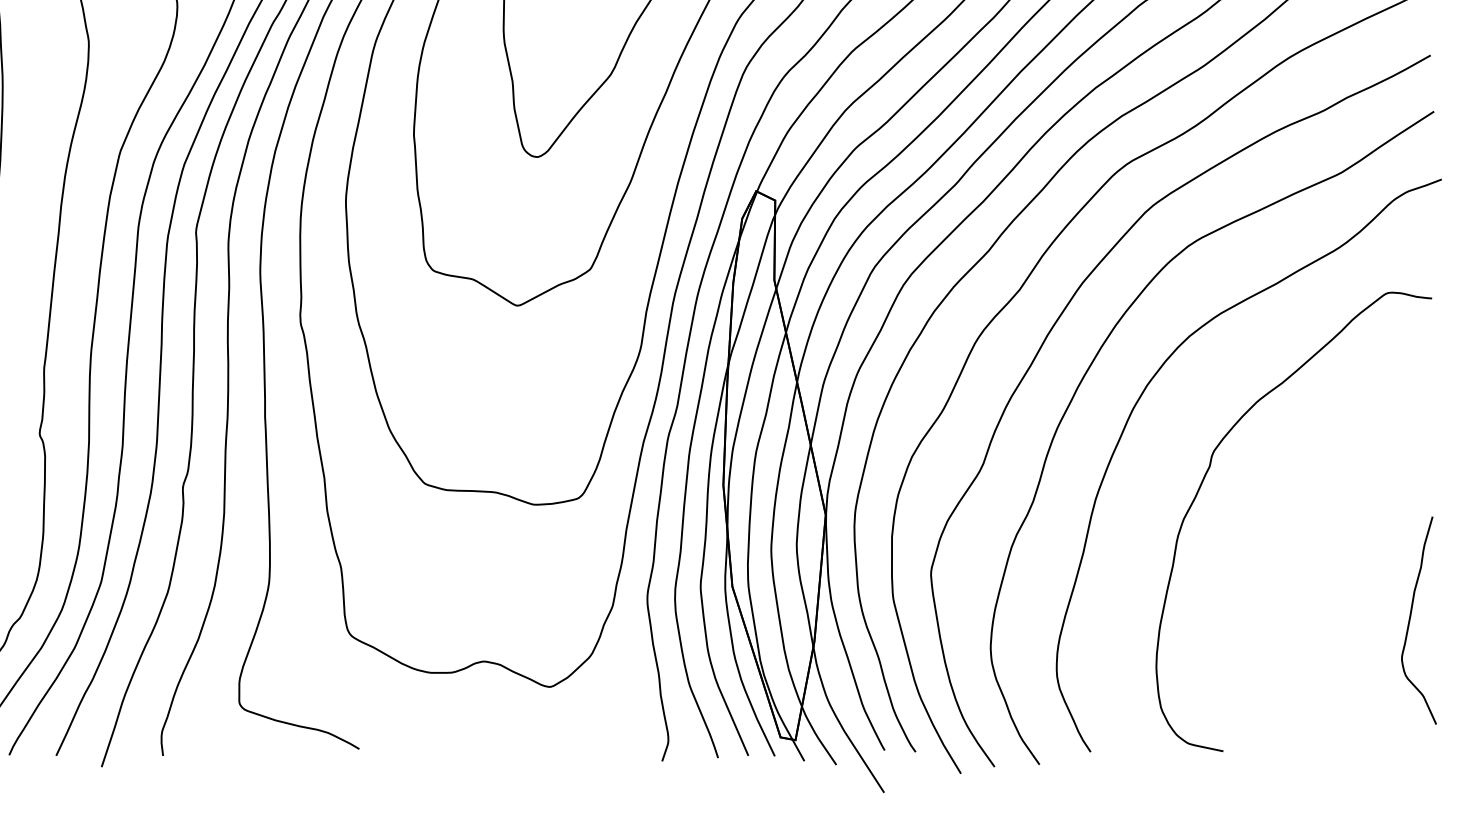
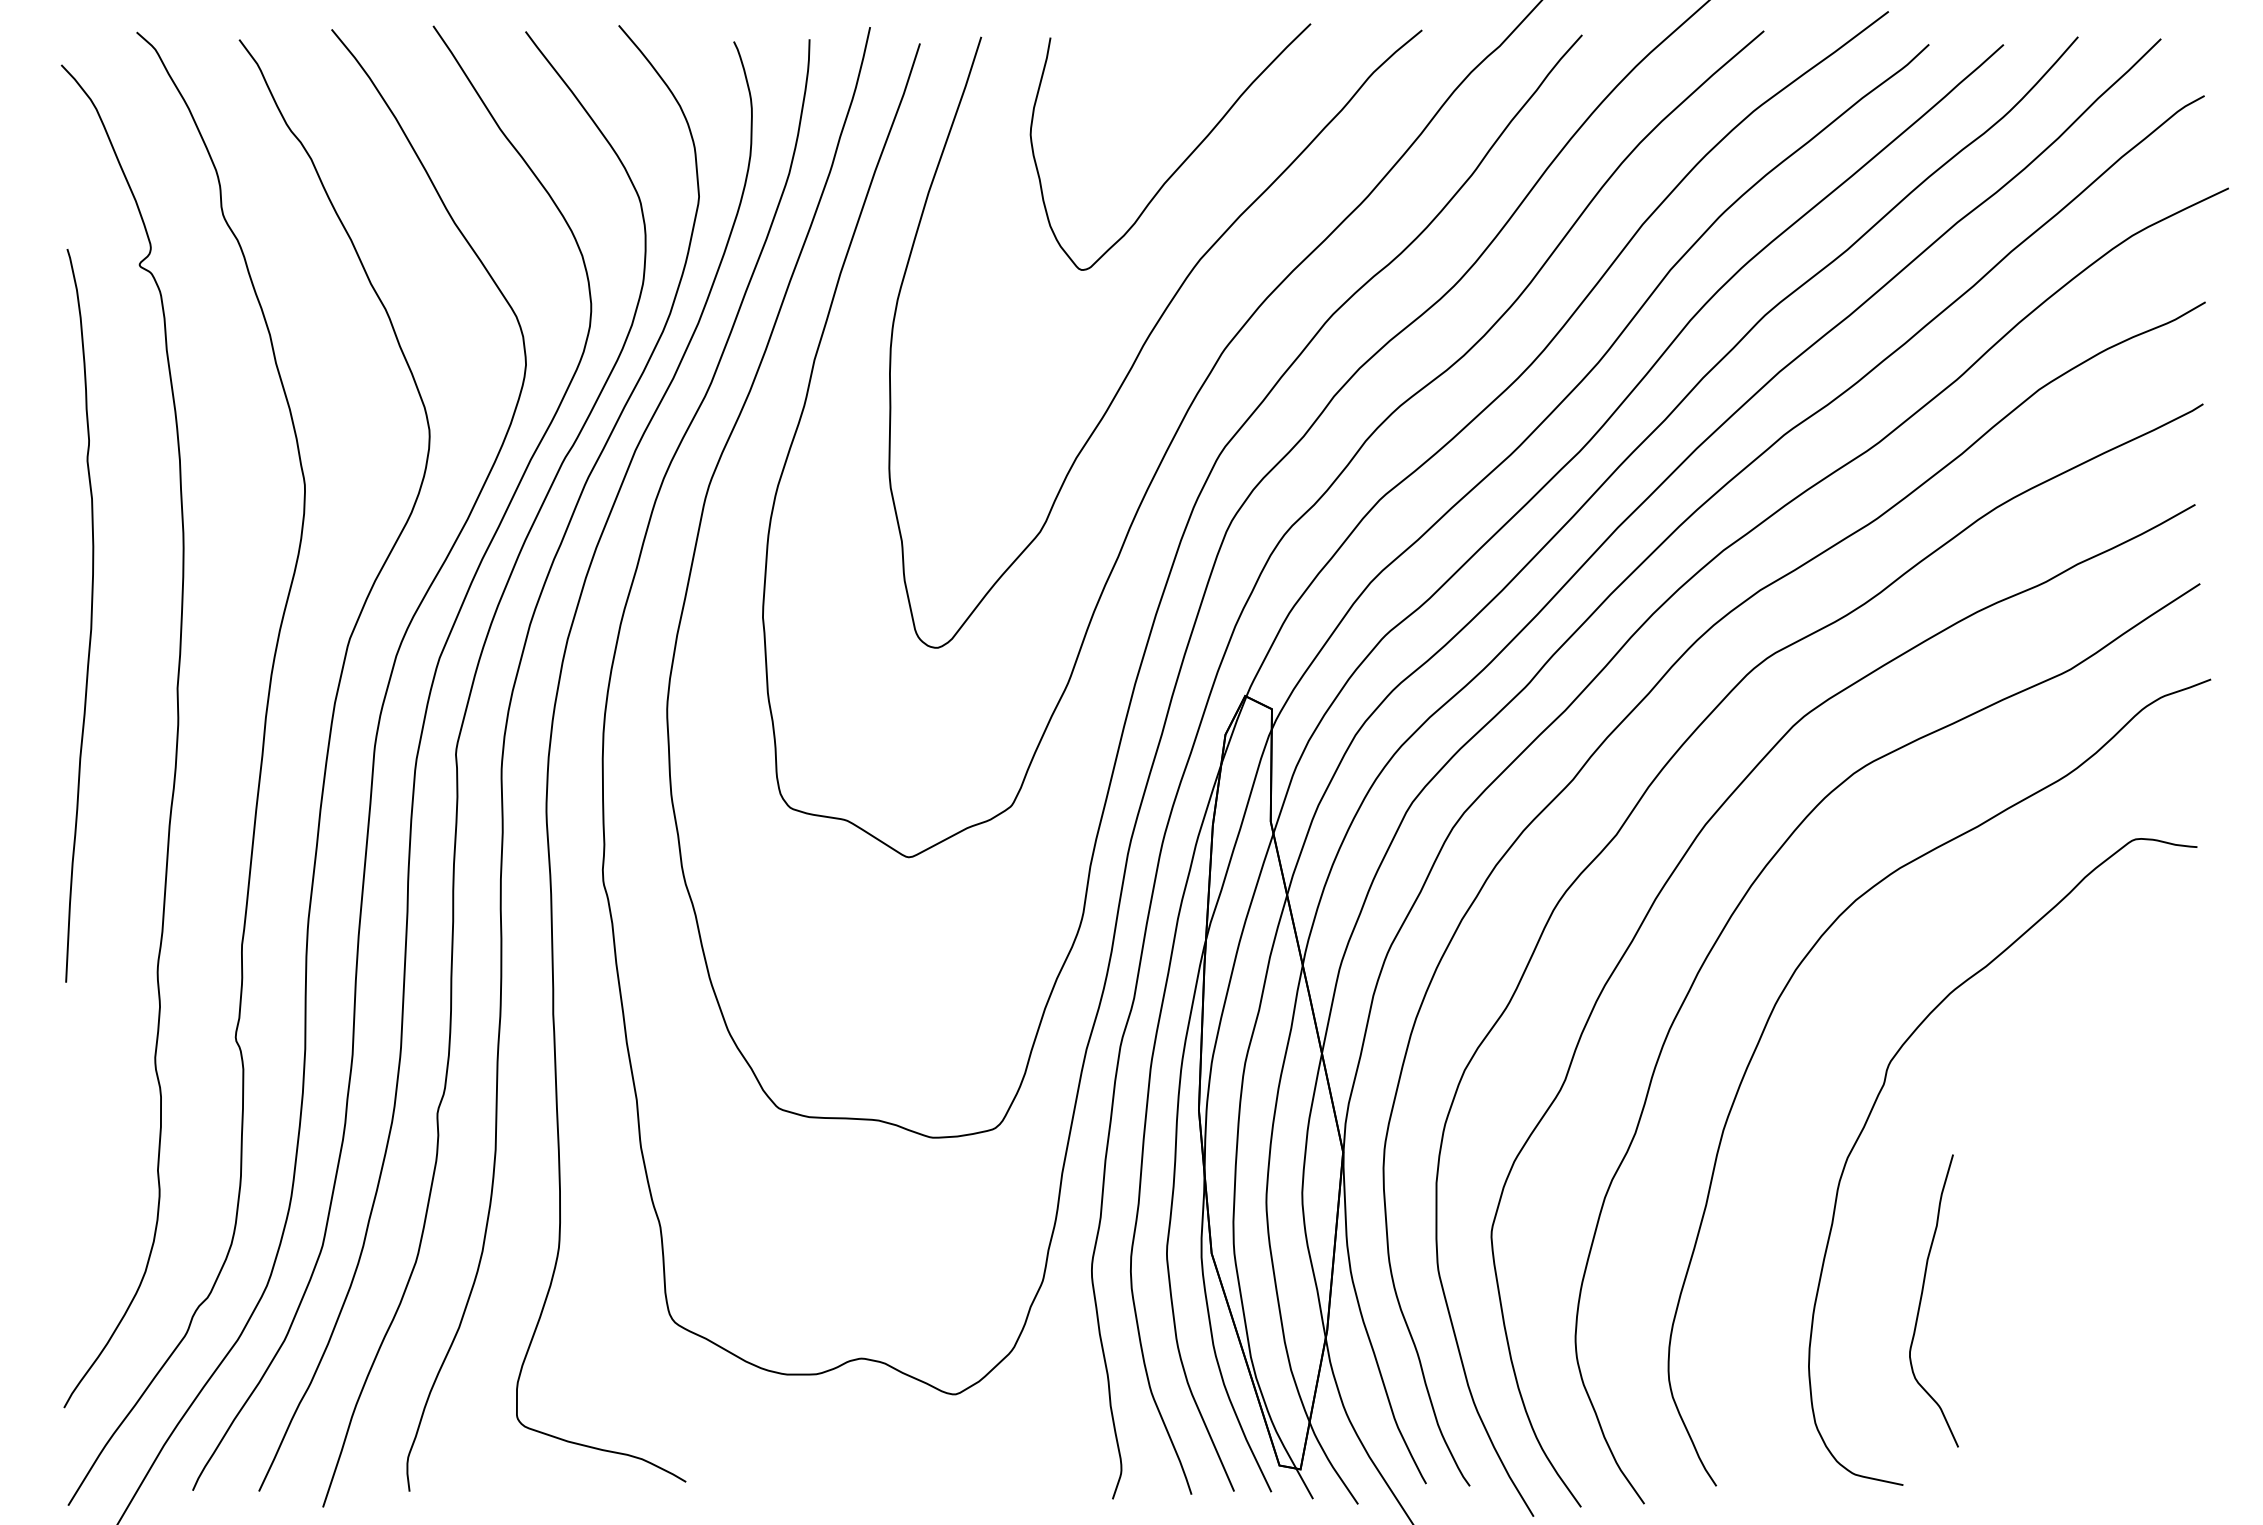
curve: (1410, 618) -> (1922, 1297), moved

